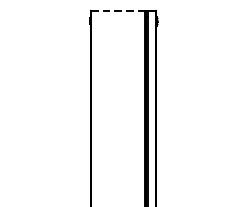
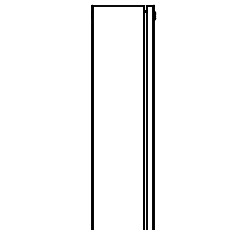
line: (117, 10) -> (117, 5), dashed -> solid

